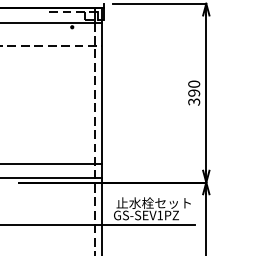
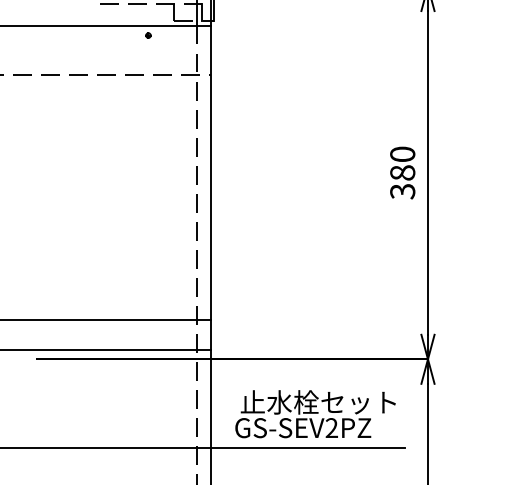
text: (194, 92) -> (403, 171), 390 -> 380
text: (160, 215) -> (332, 428), GS-SEV1PZ -> GS-SEV2PZ

